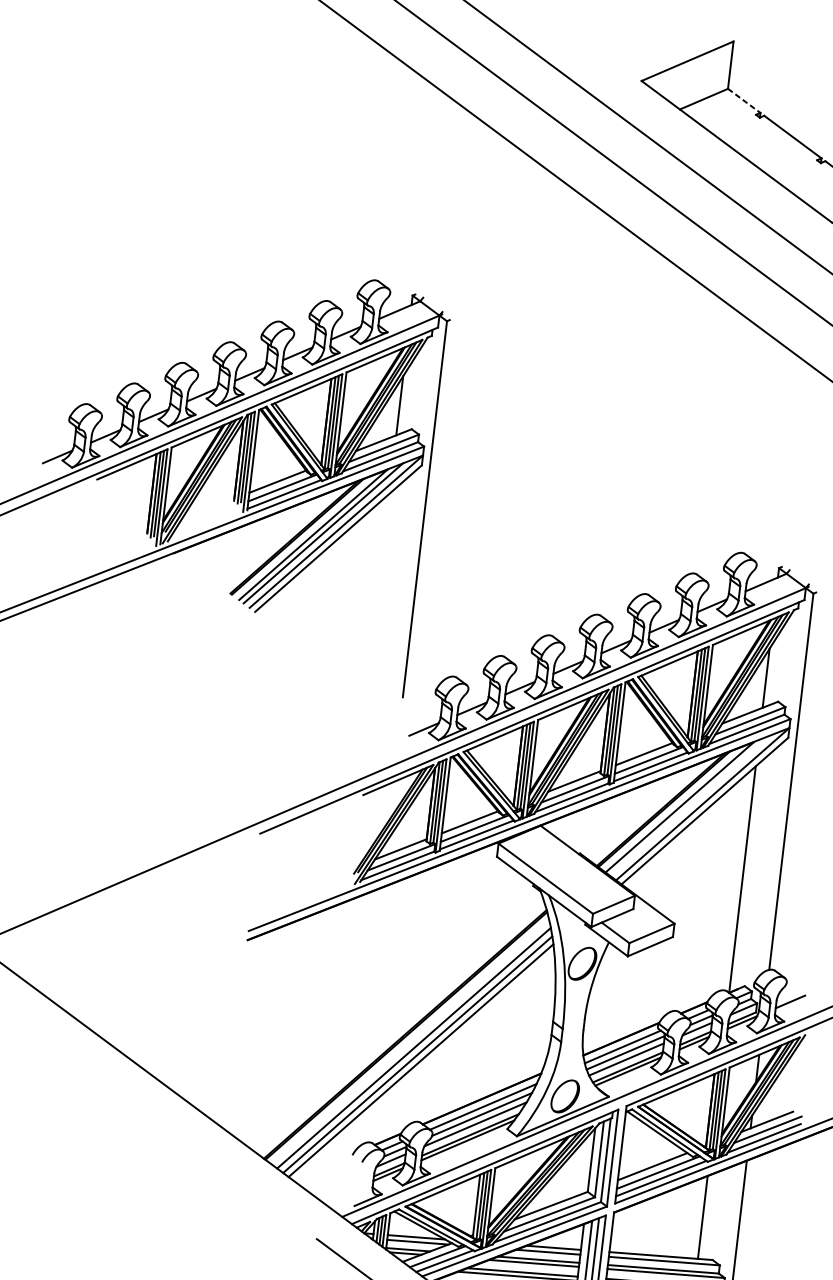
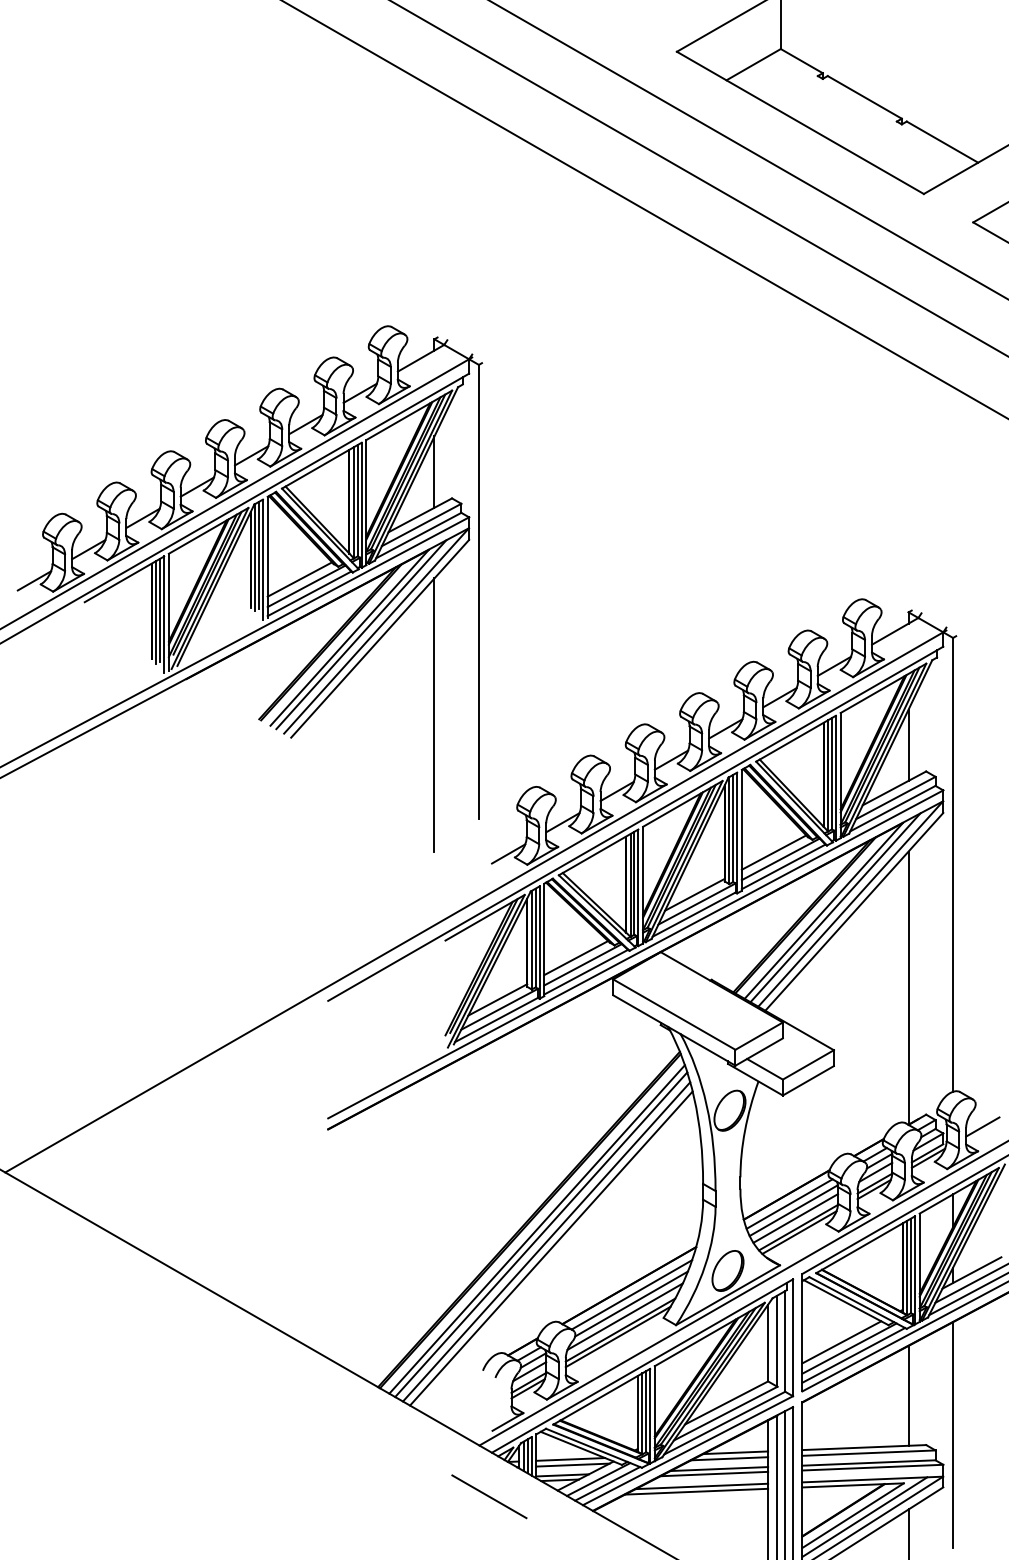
line: (744, 101) -> (802, 61), dashed -> solid
line: (376, 606) -> (434, 714), added
line: (689, 805) -> (835, 907), added
line: (410, 1043) -> (536, 1229), added

